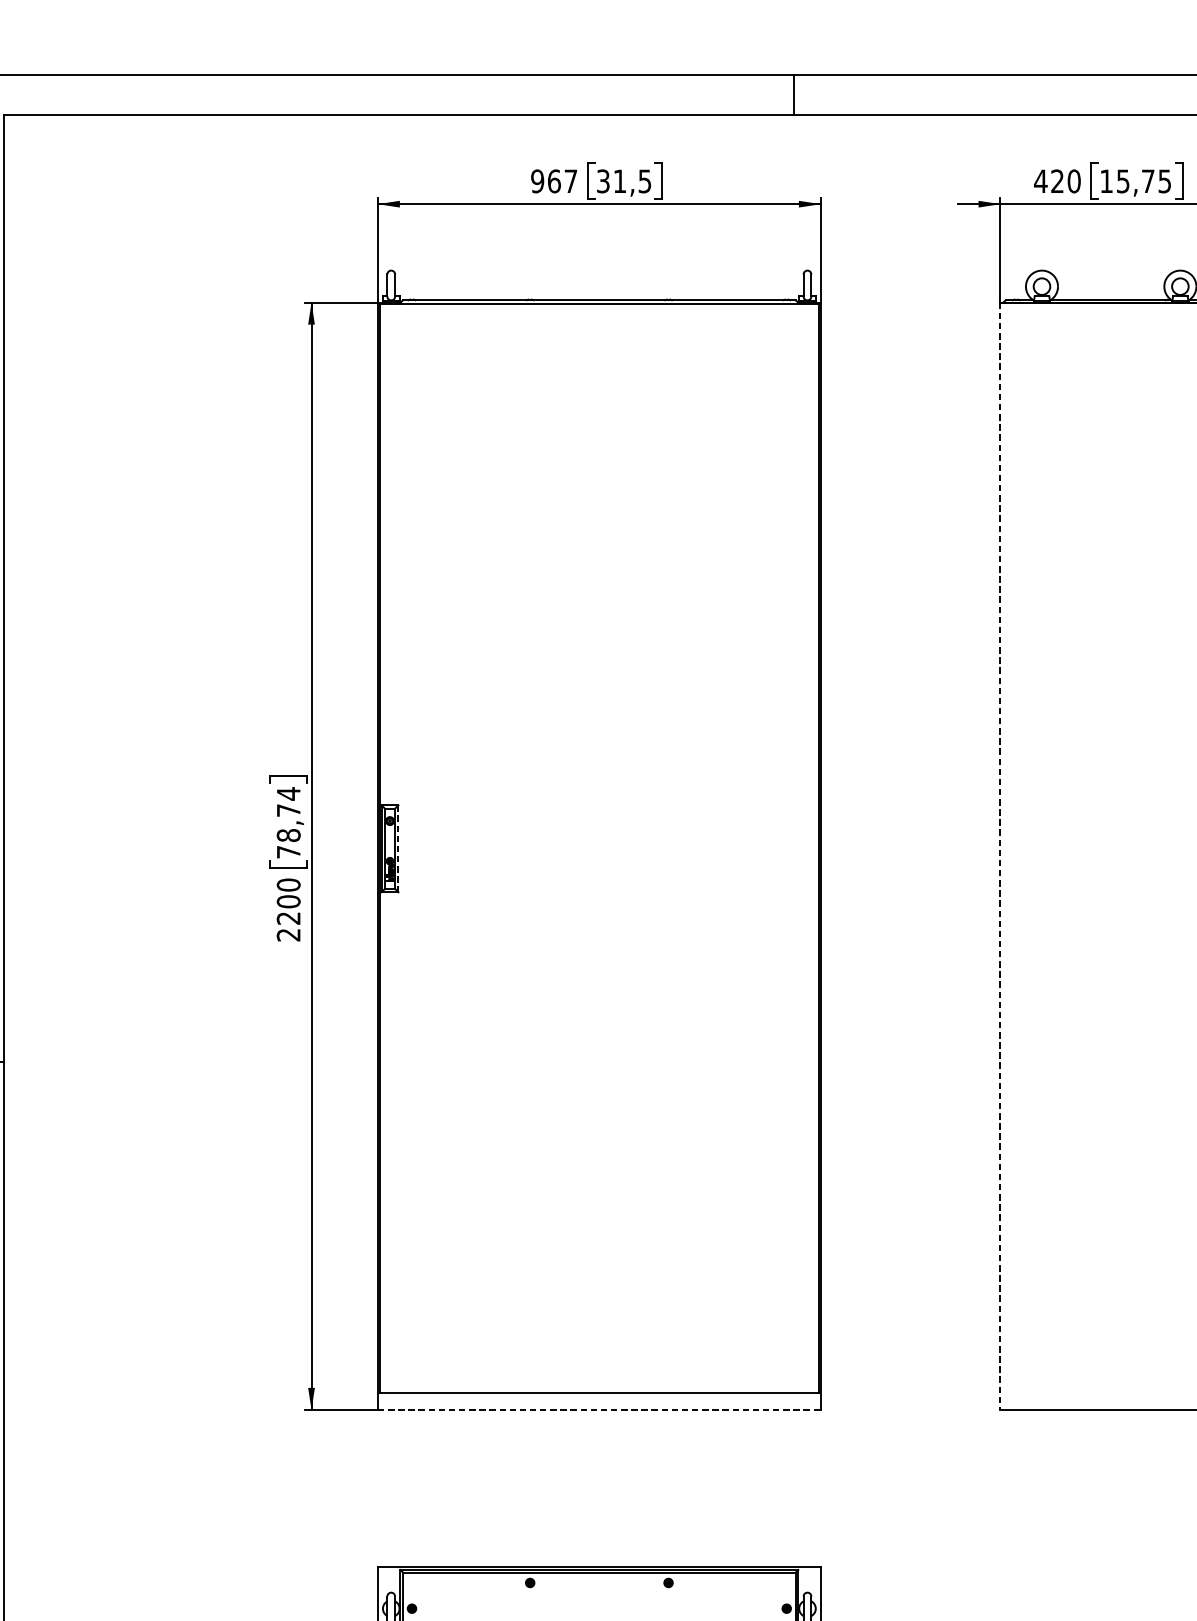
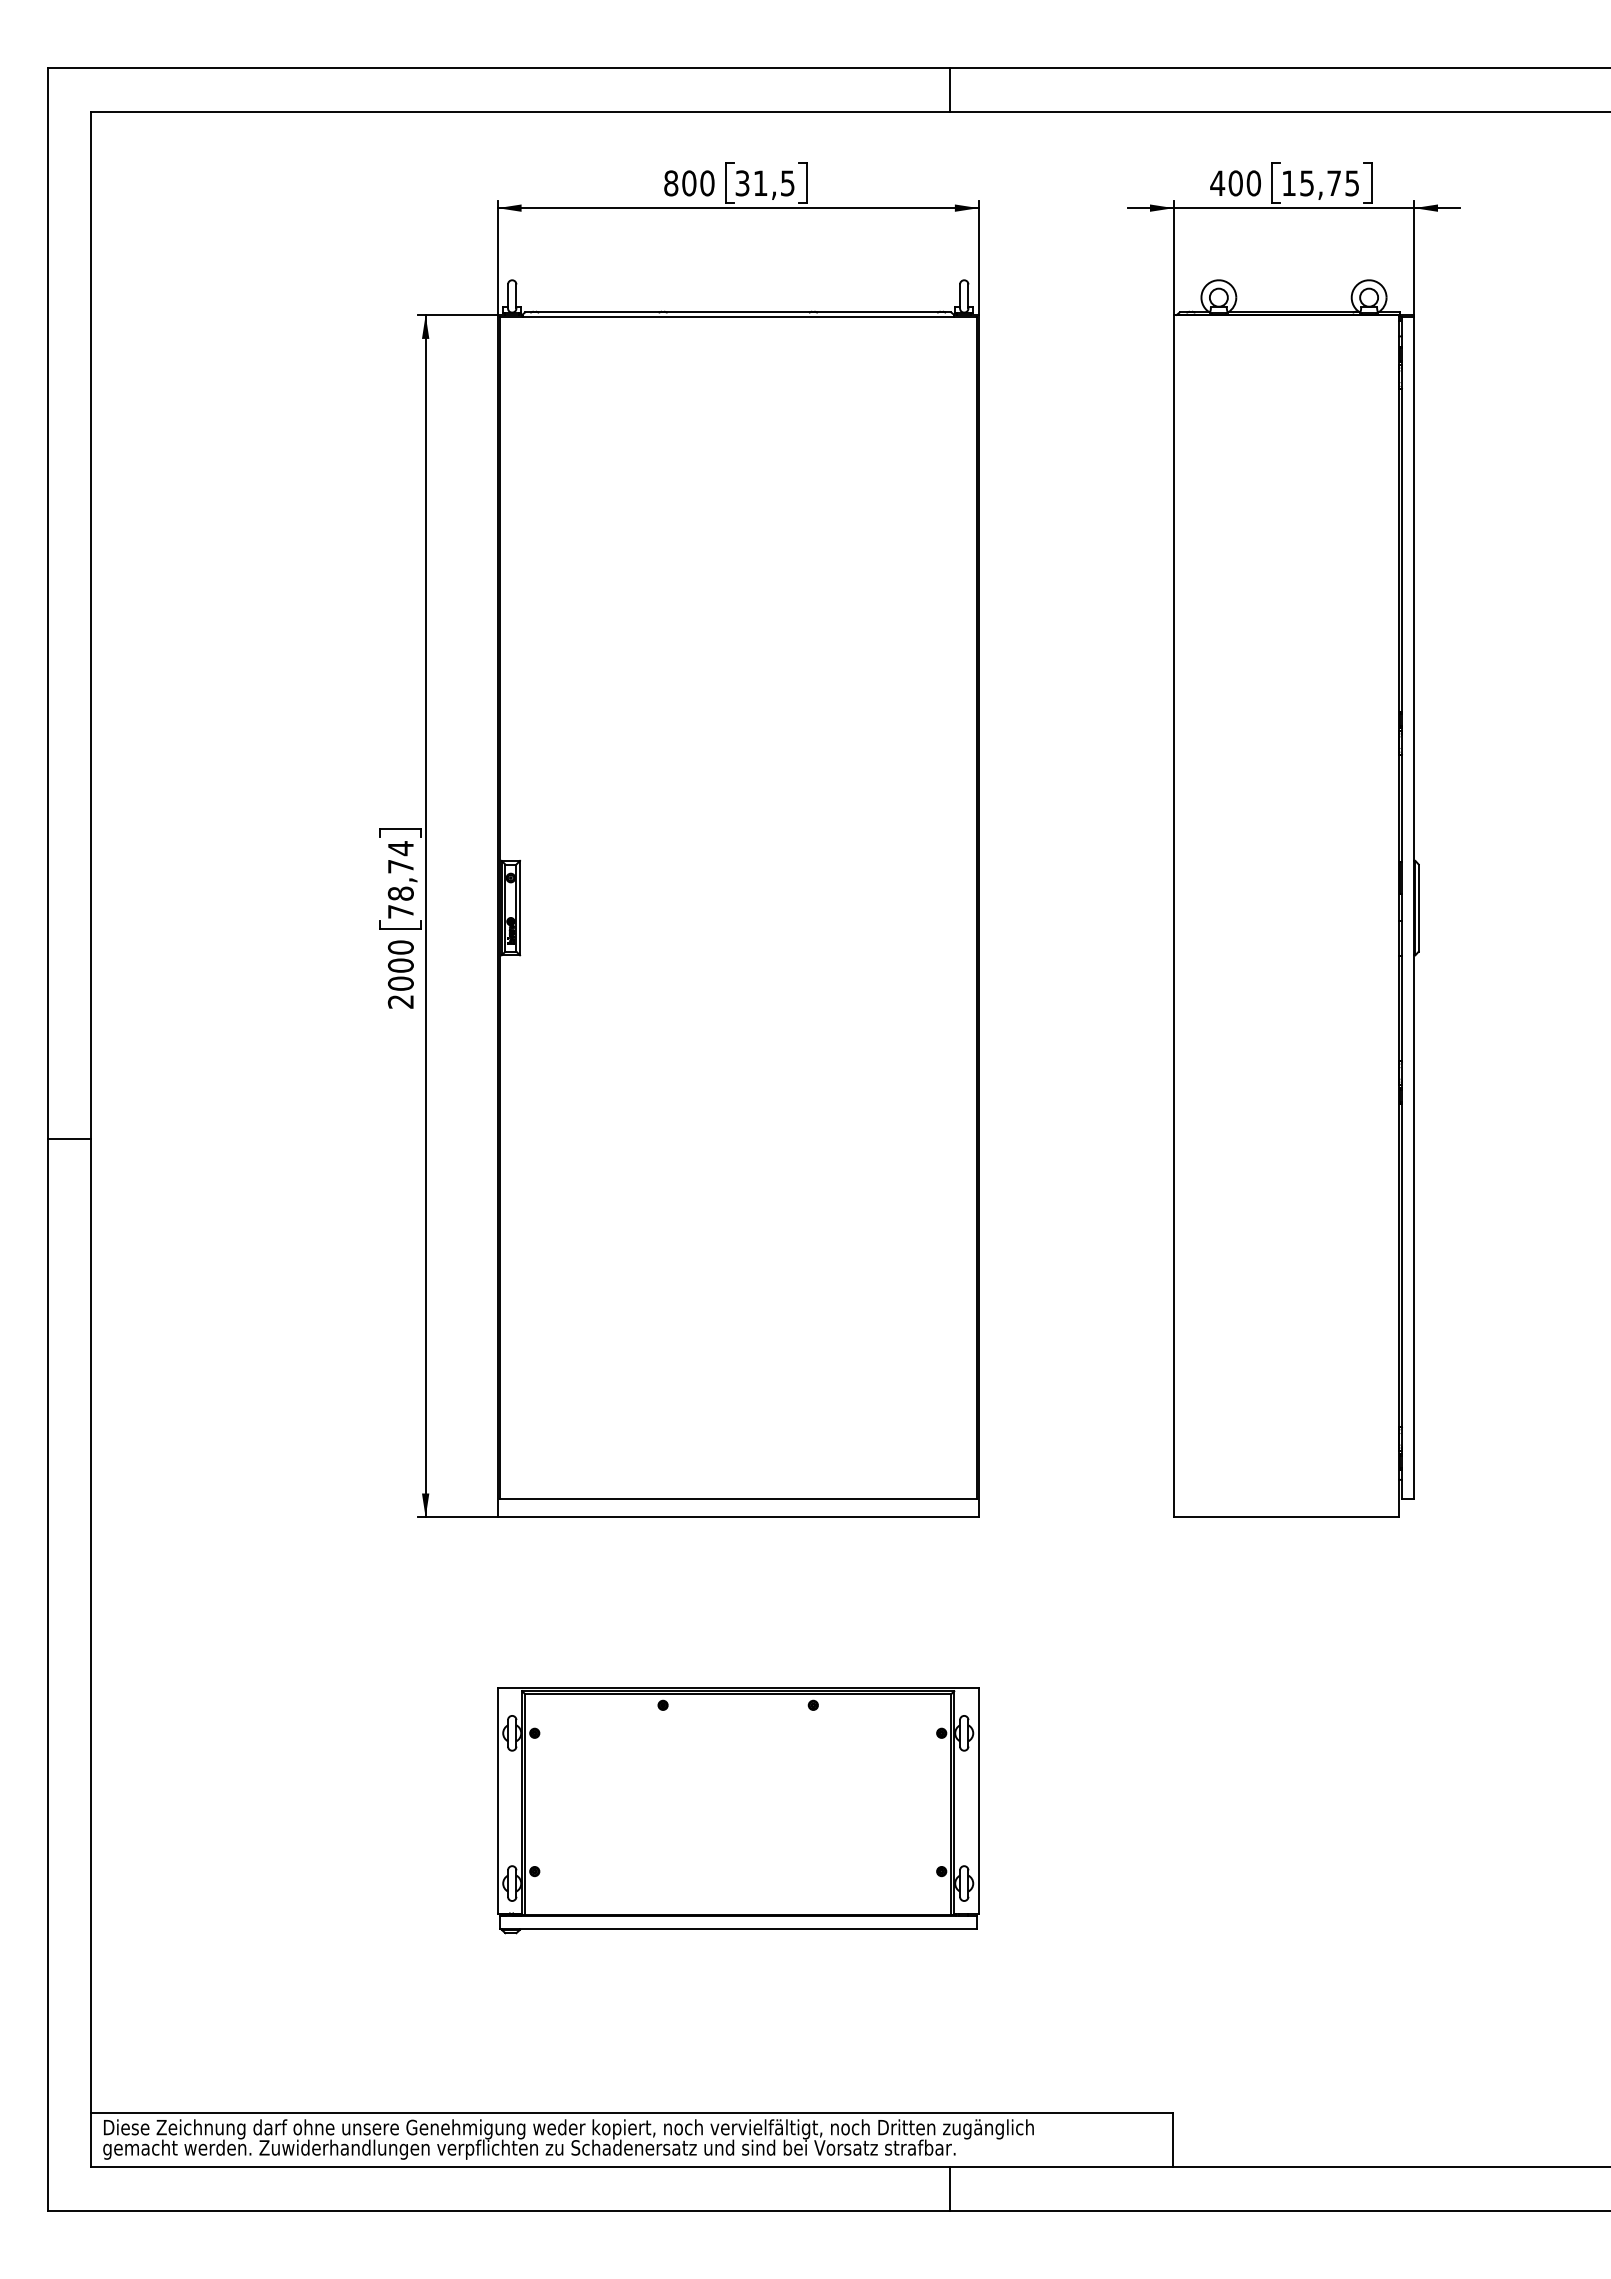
text: (554, 181) -> (689, 183), 967 -> 800
text: (1057, 181) -> (1235, 183), 420 -> 400
line: (398, 849) -> (520, 908), dashed -> solid
line: (1000, 856) -> (1173, 916), dashed -> solid
text: (288, 918) -> (400, 983), 2200 -> 2000
line: (599, 1409) -> (738, 1517), dashed -> solid

